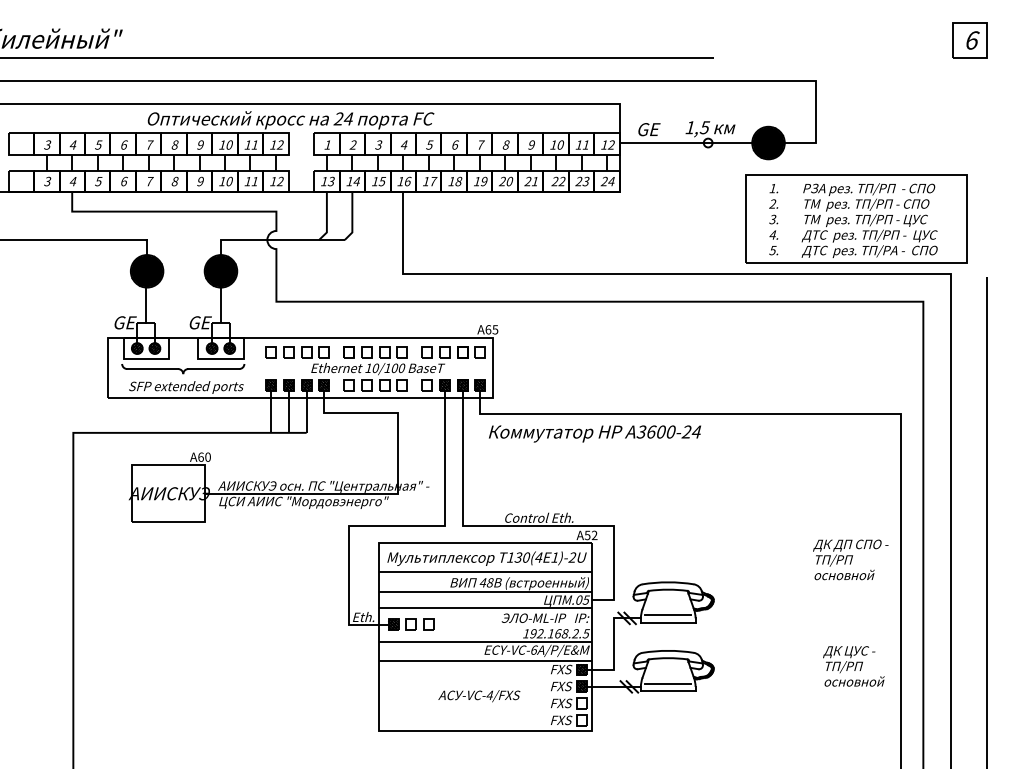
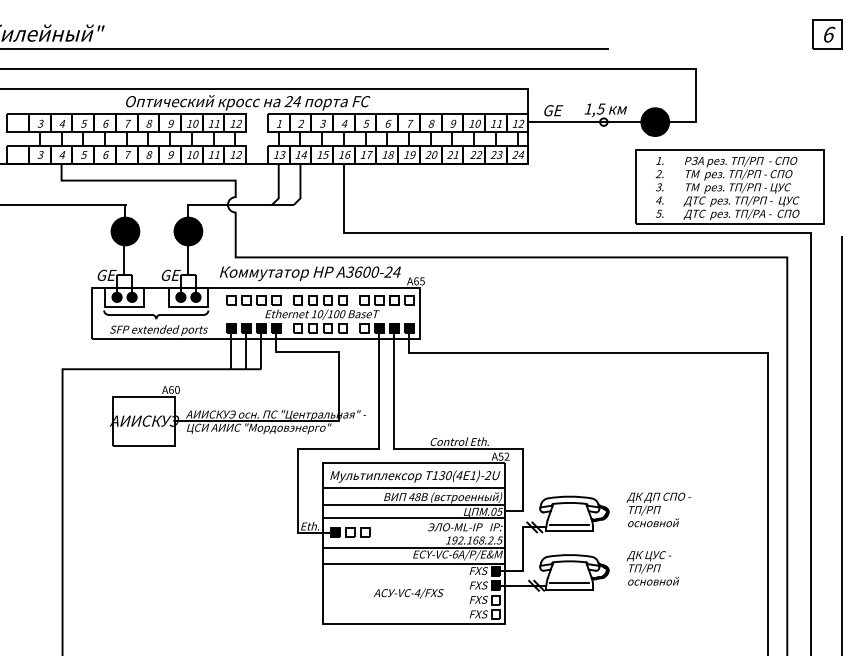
text: (594, 433) -> (309, 273), moved
text: (850, 559) -> (658, 509), moved
text: (853, 666) -> (652, 568), moved

